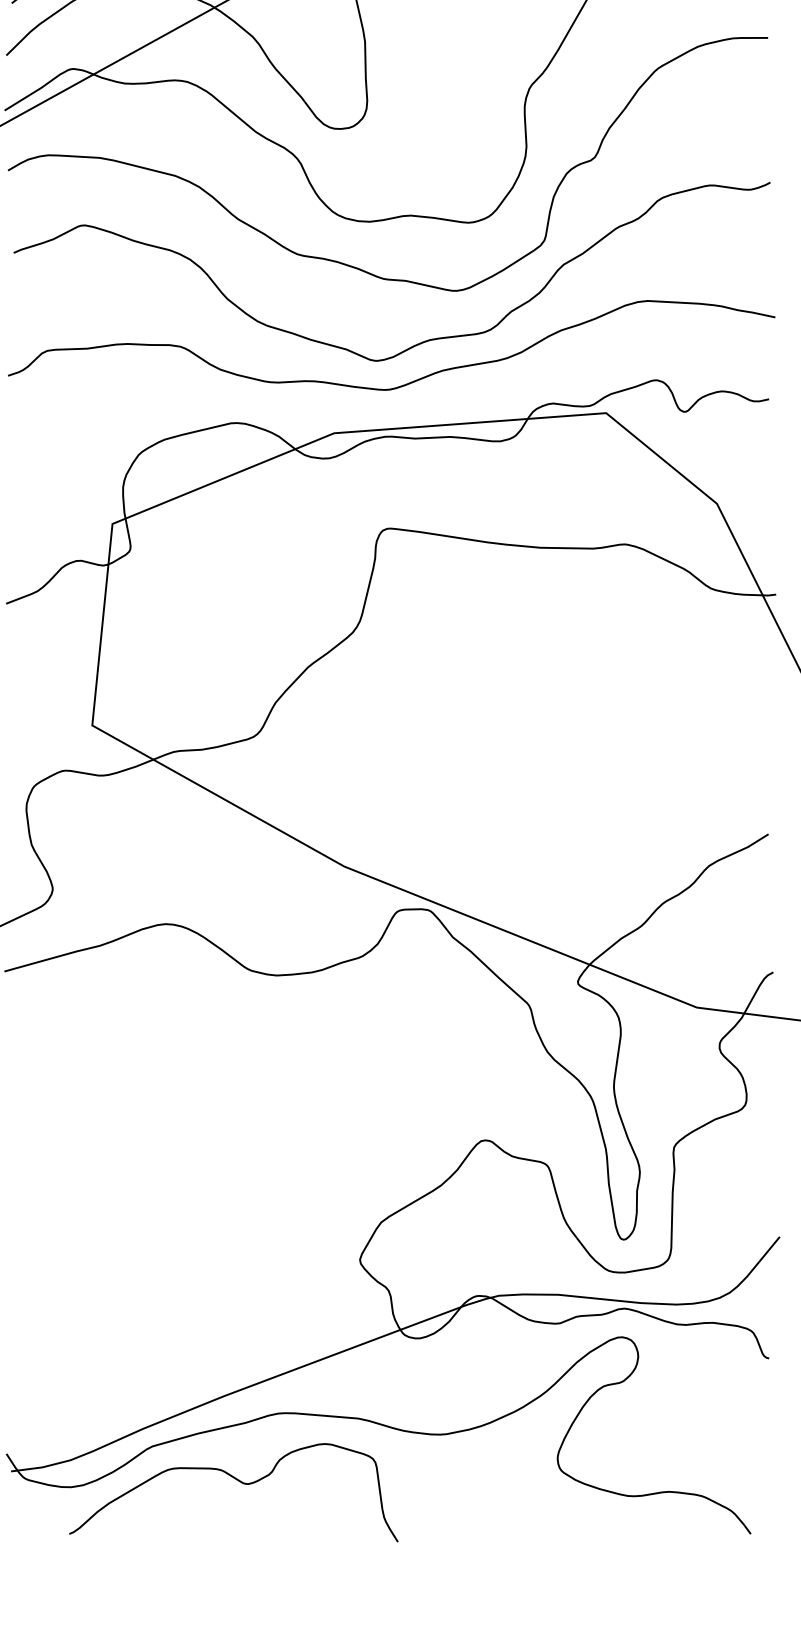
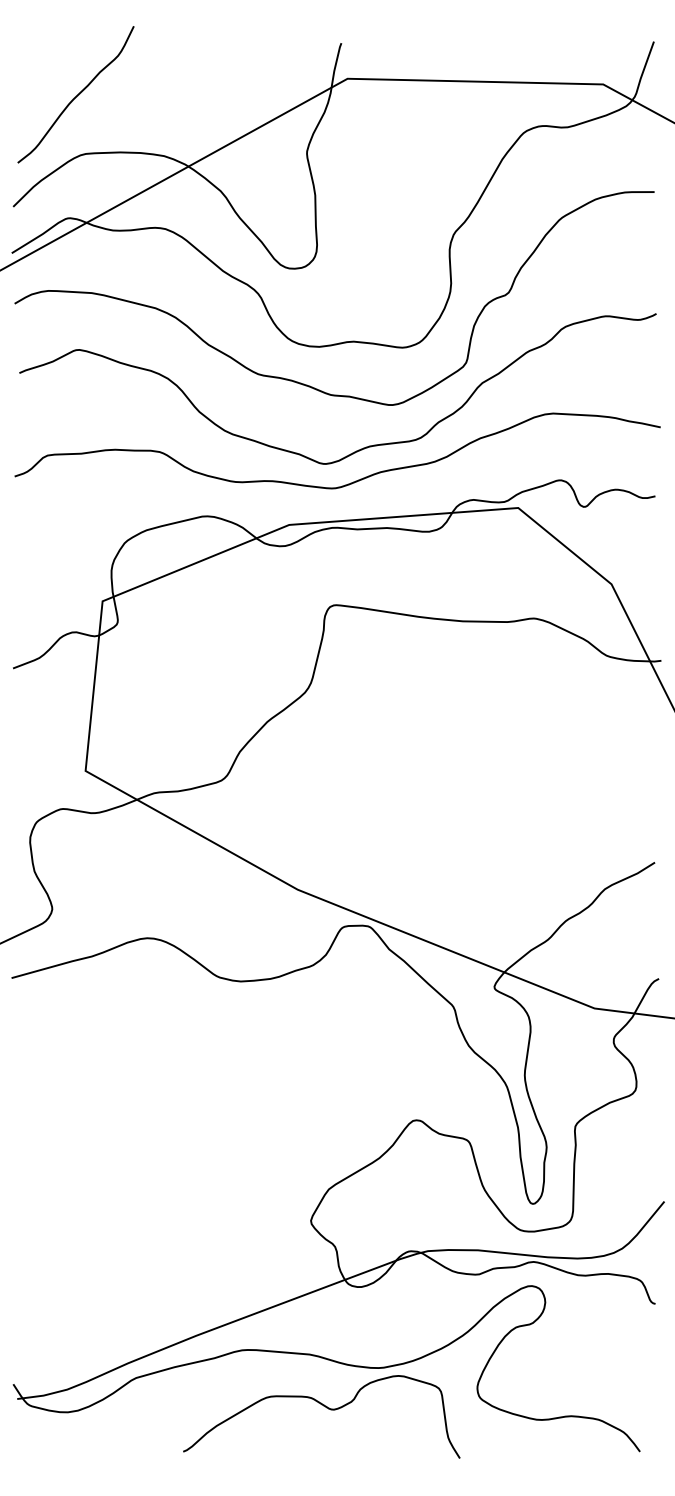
curve: (239, 1482) -> (326, 1408), moved

